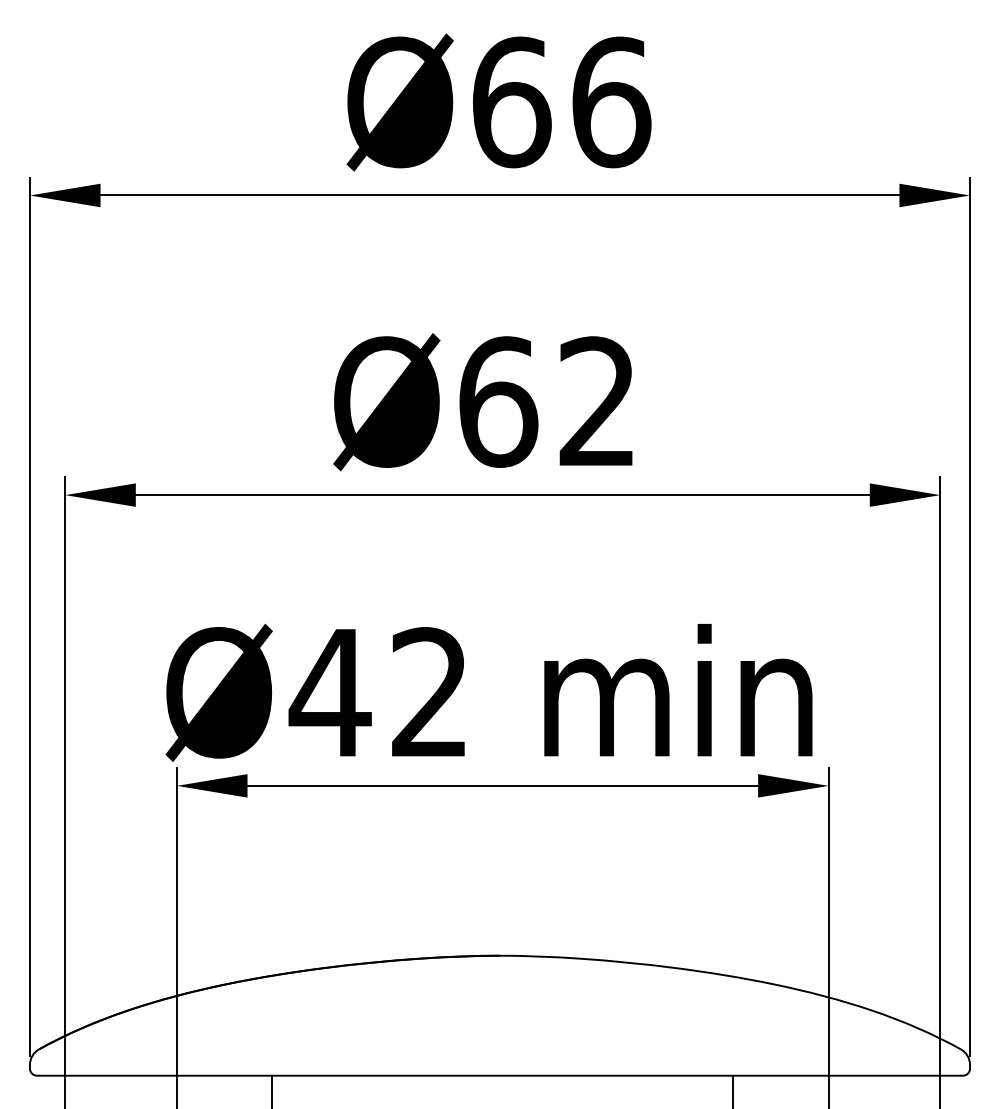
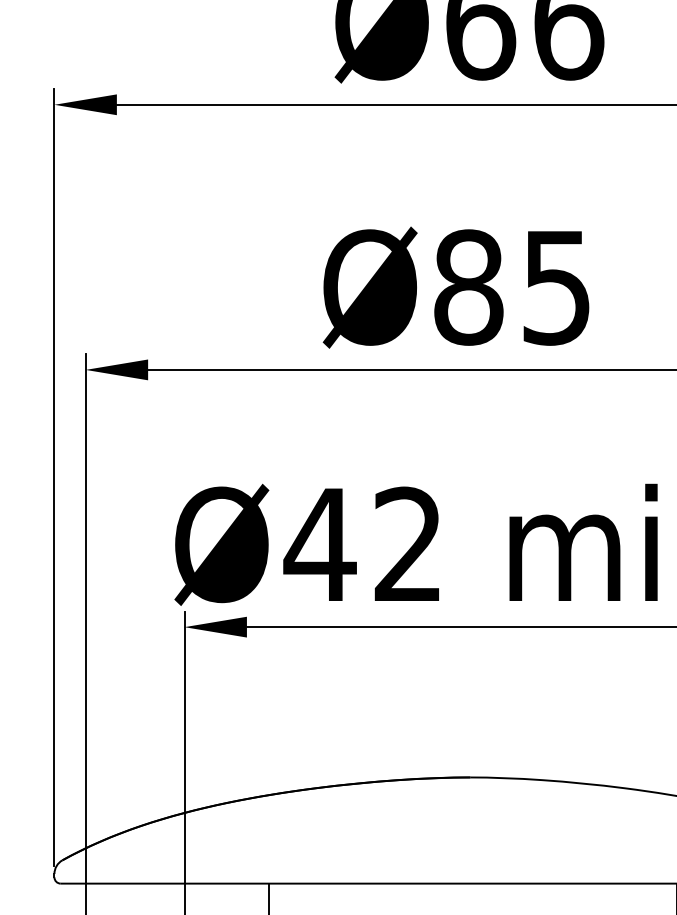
text: (546, 401) -> (511, 287), Ø62 -> Ø85

